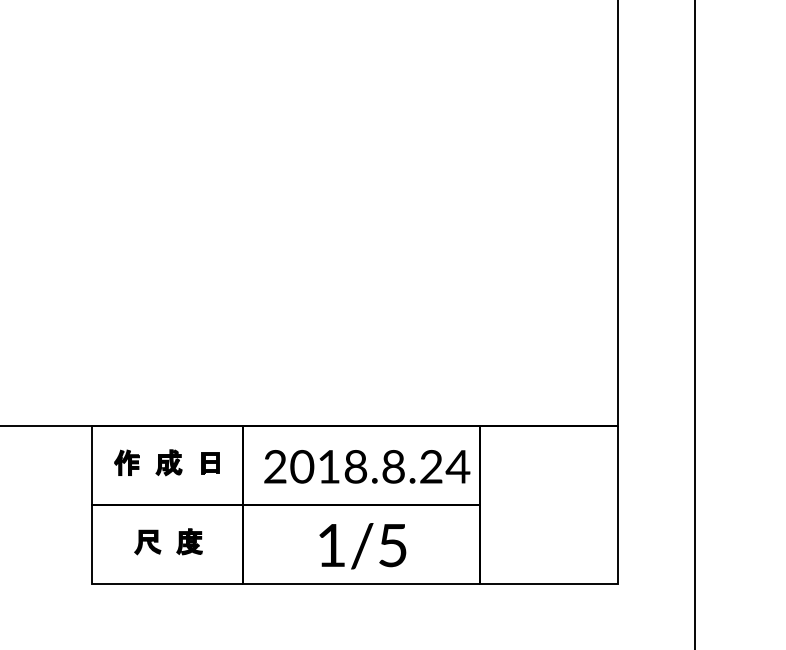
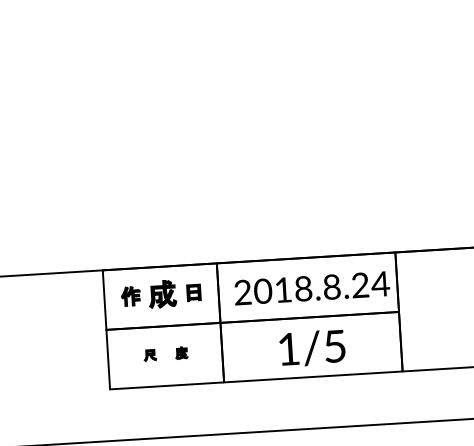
part: (168, 462) -> (162, 294), size x1.4
part: (189, 541) -> (181, 352), size x0.6
part: (147, 542) -> (149, 355), size x0.6

